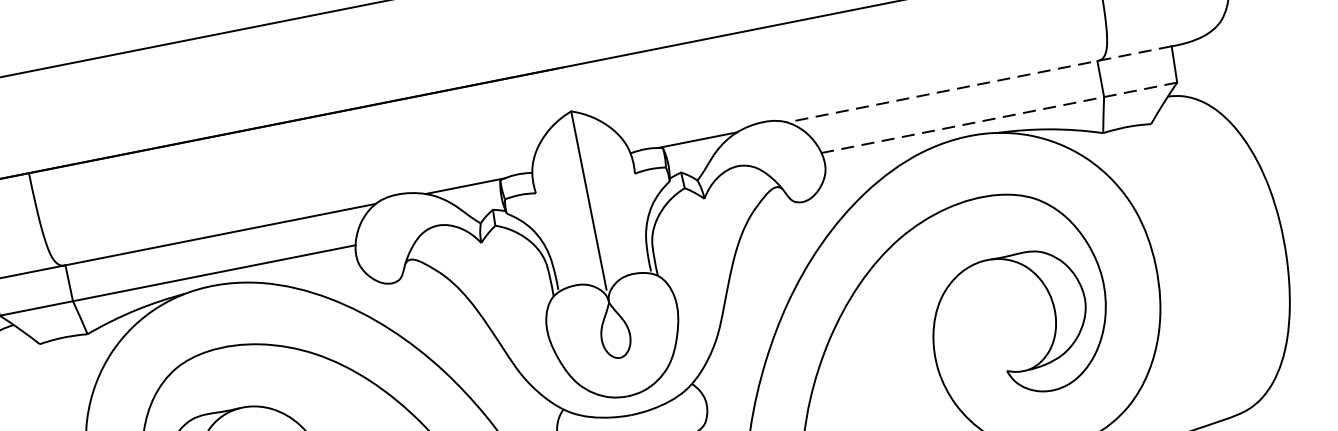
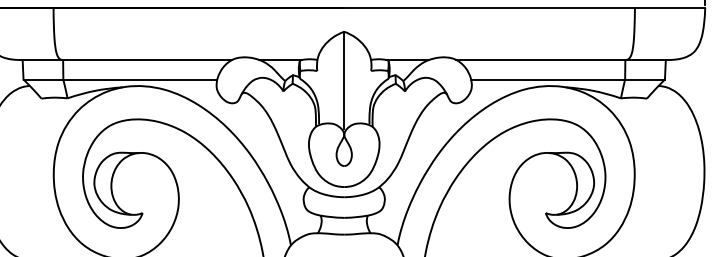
line: (980, 83) -> (561, 59), dashed -> solid
line: (1000, 117) -> (568, 79), dashed -> solid

